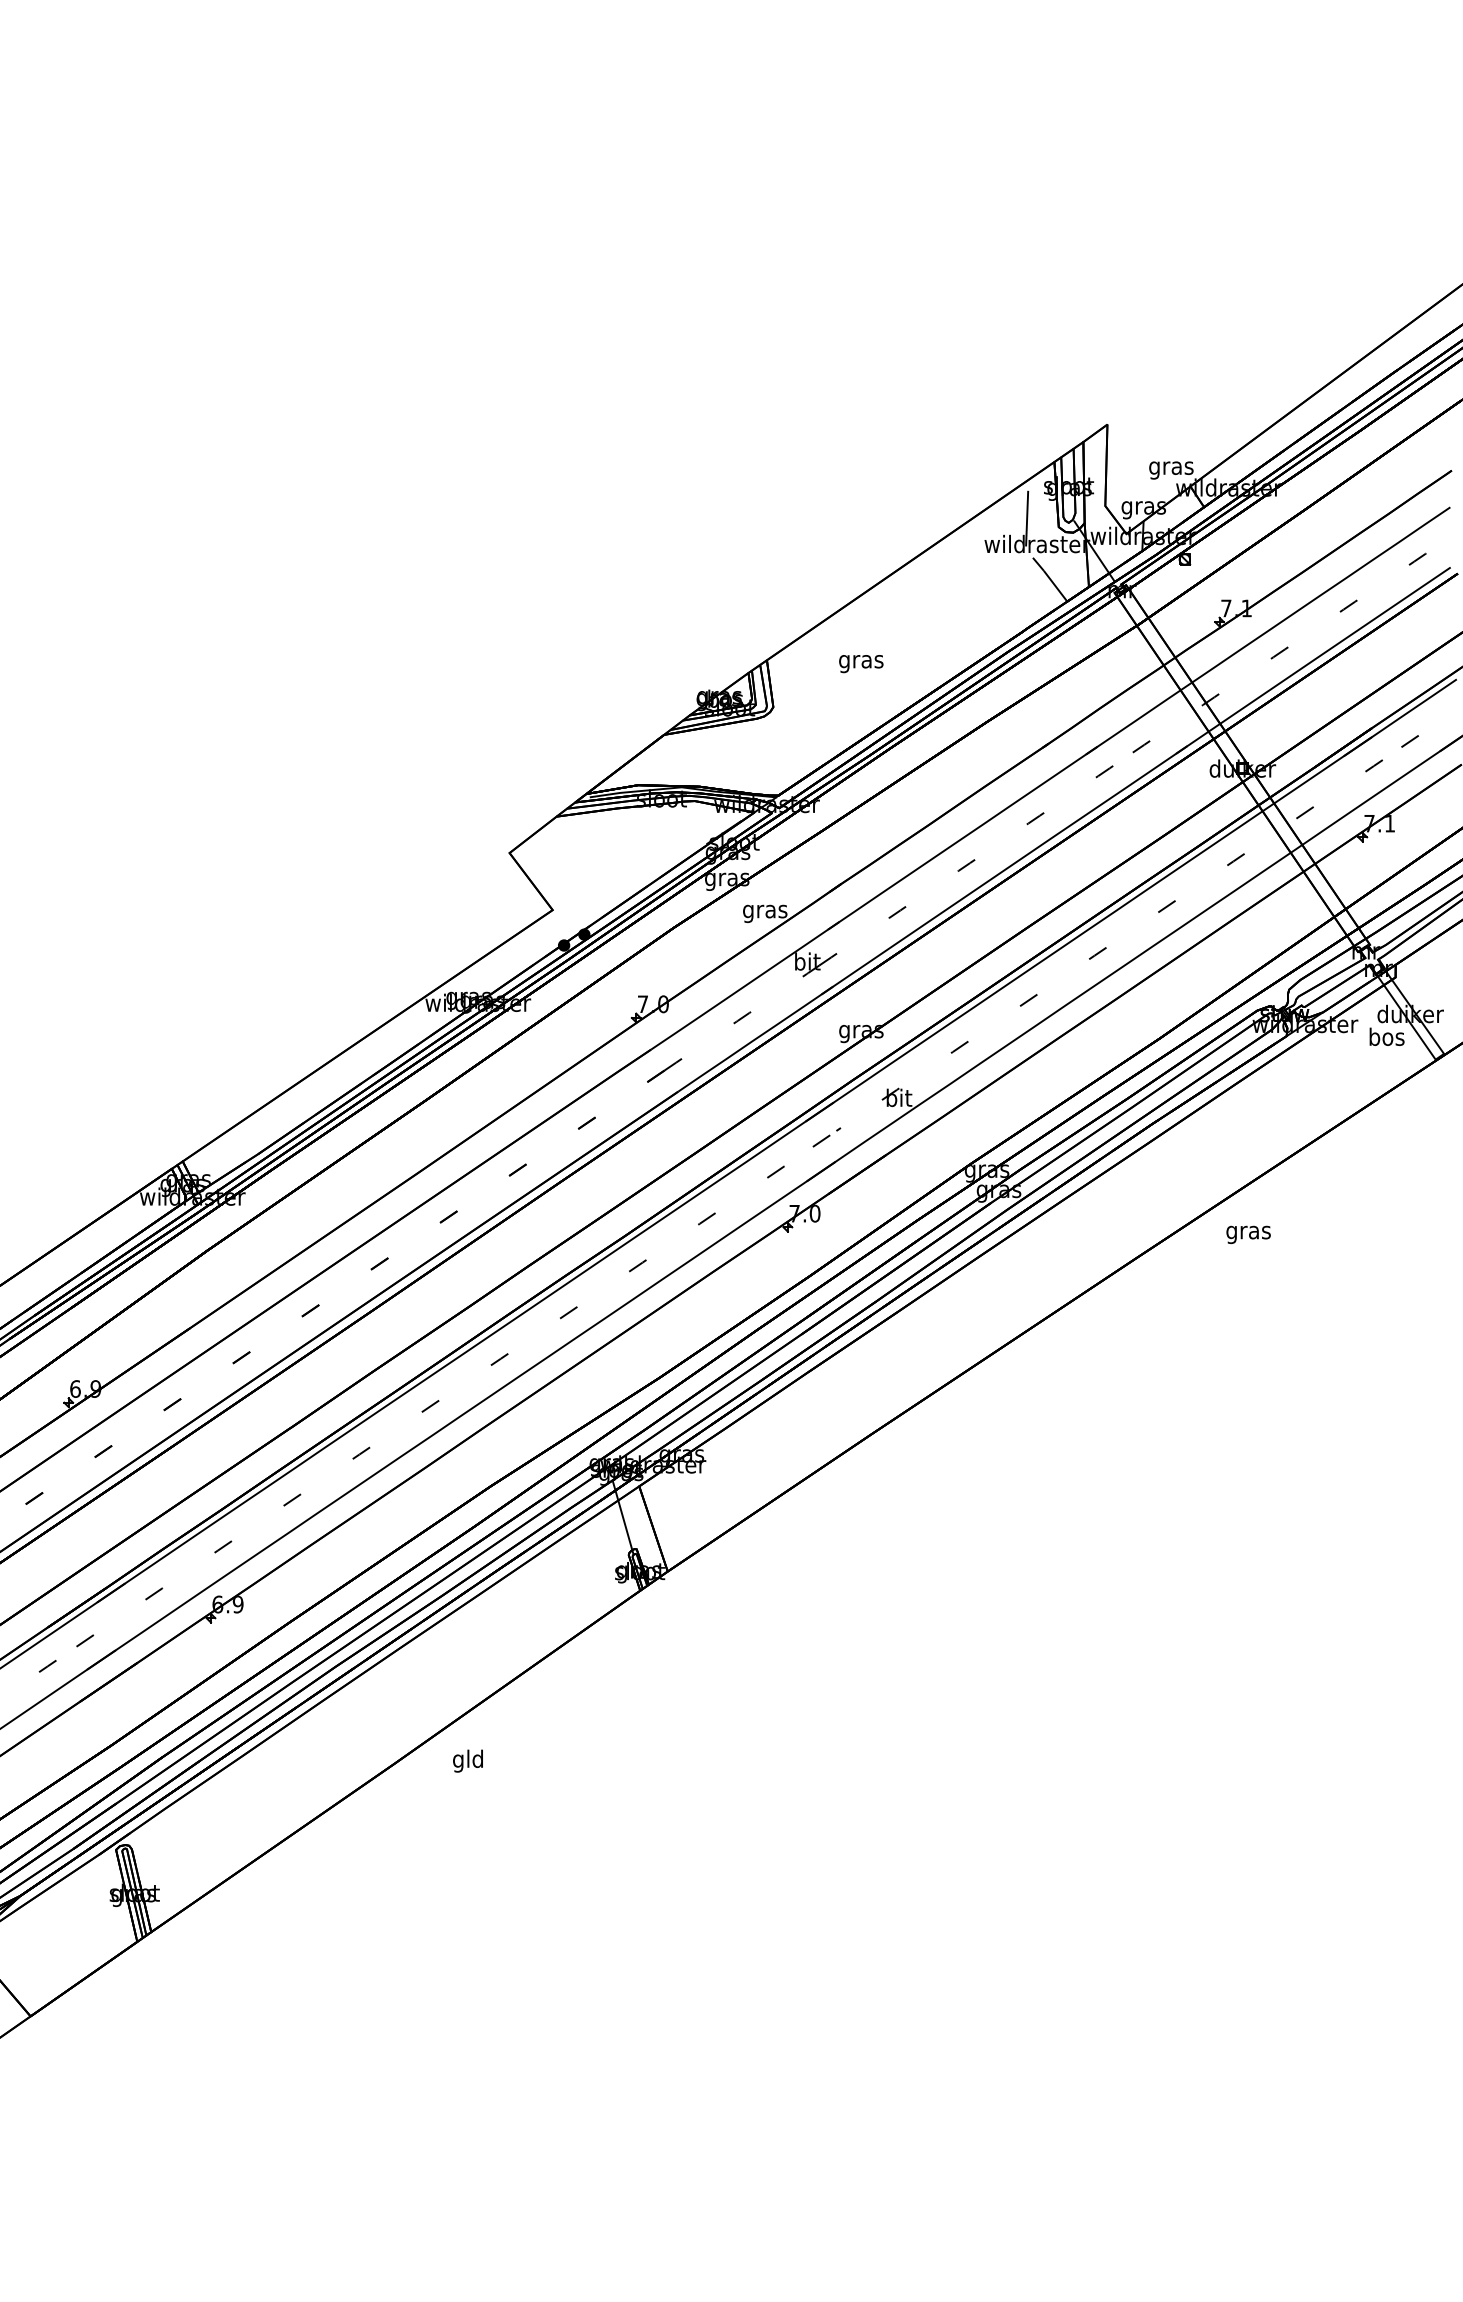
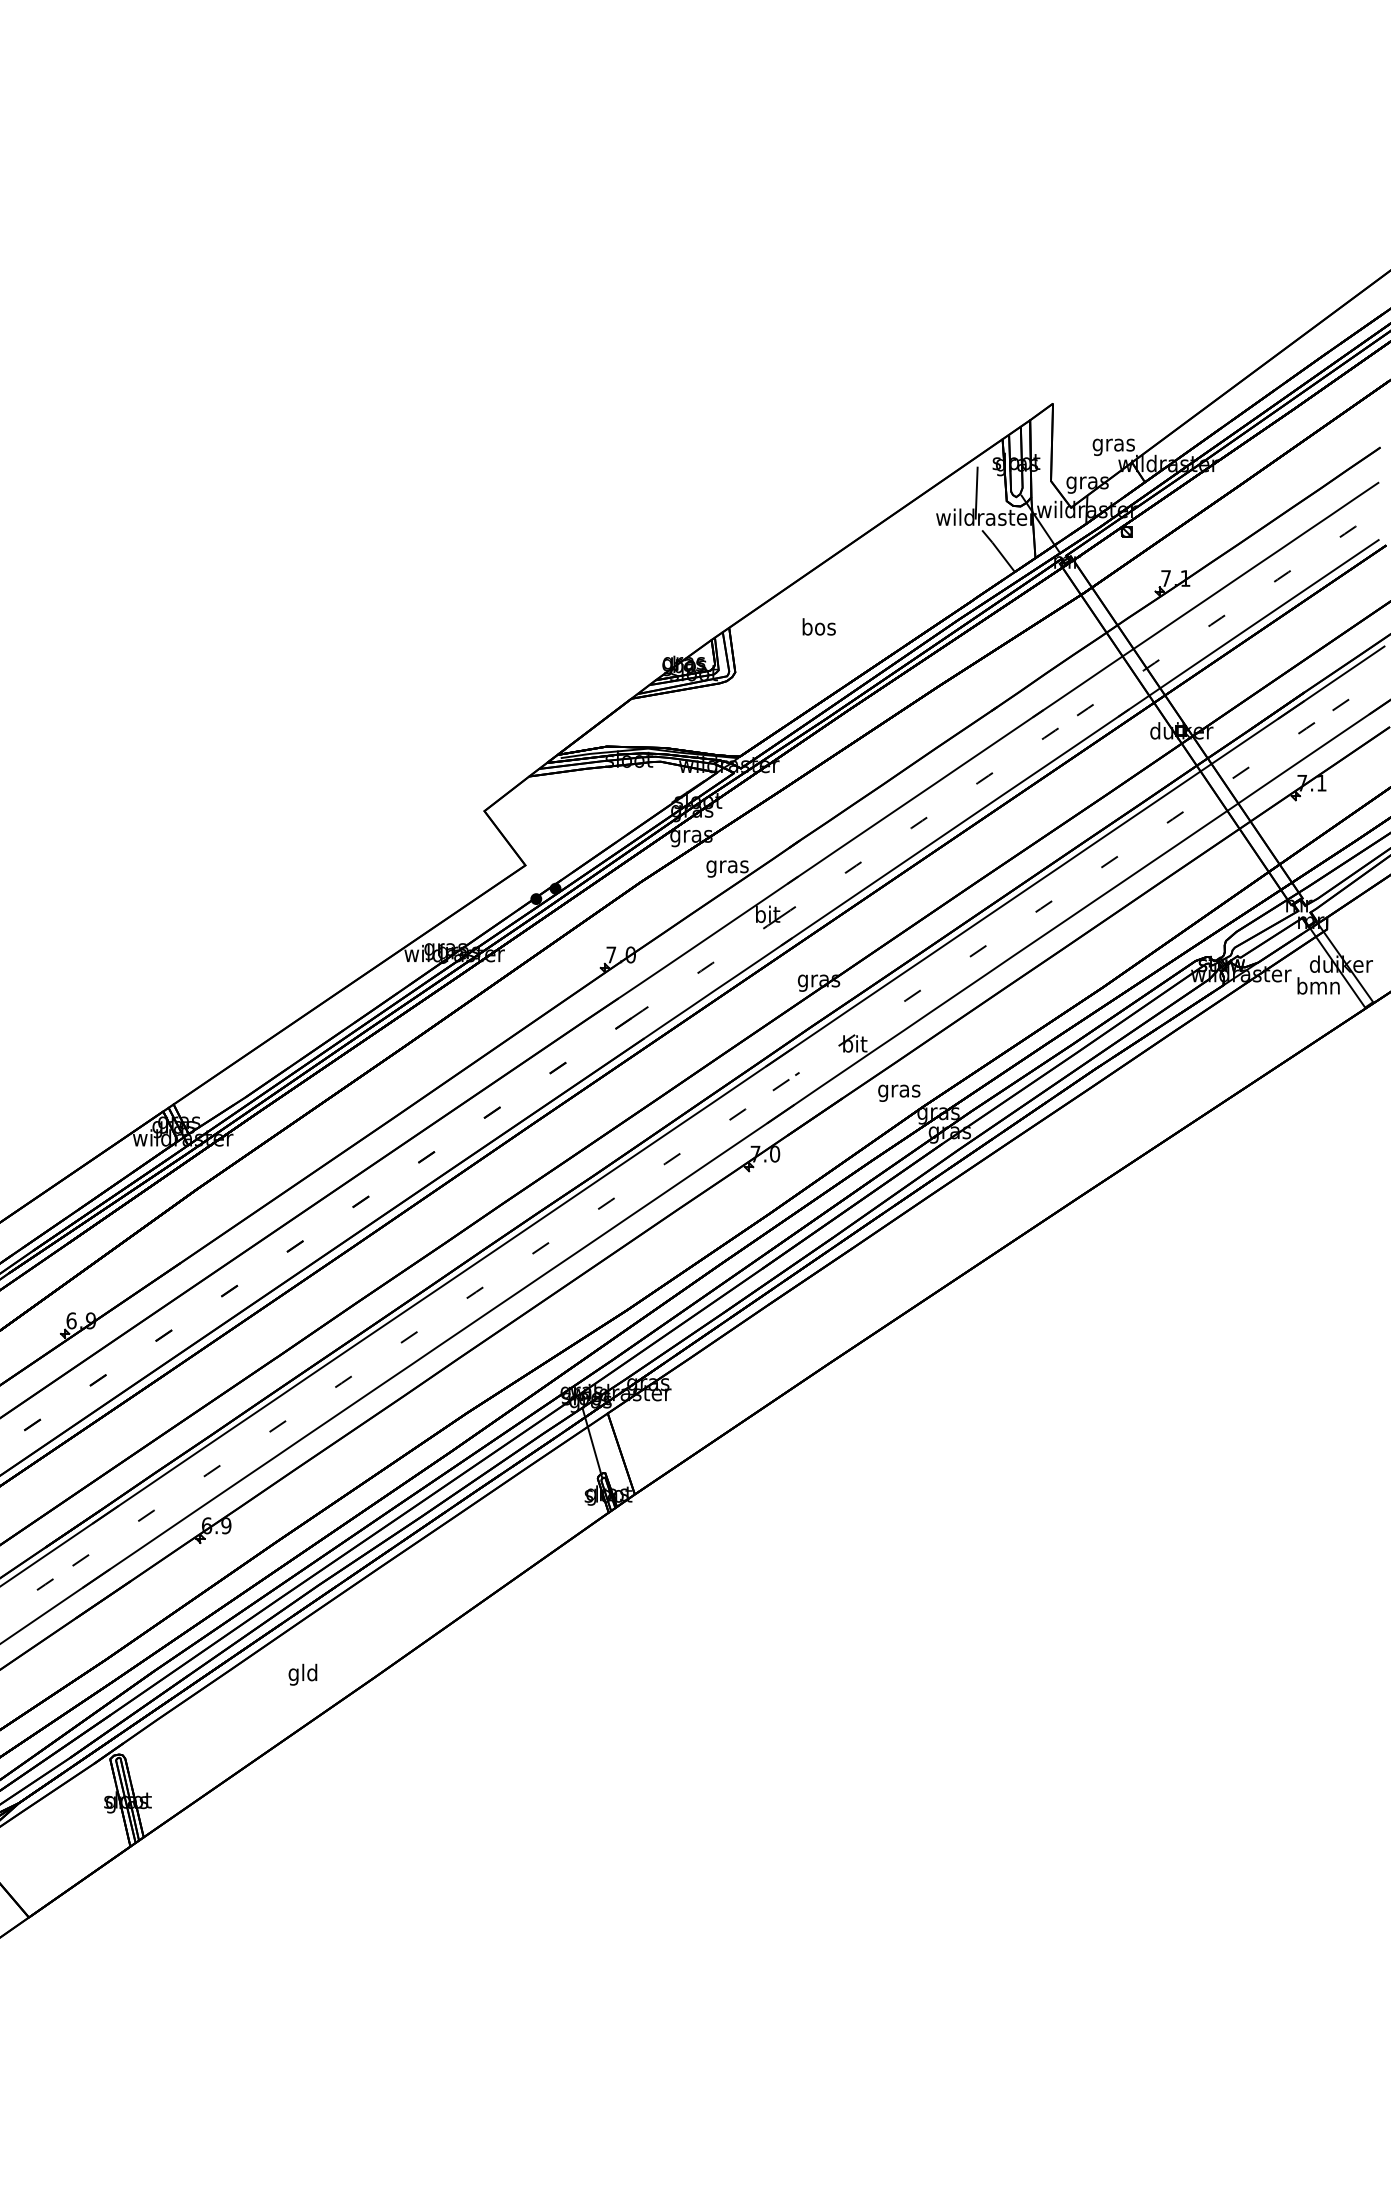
text: (860, 662) -> (818, 629), gras -> bos
text: (1386, 1036) -> (1318, 985), bos -> bmn
text: (1248, 1234) -> (899, 1092), moved
text: (467, 1760) -> (302, 1674), moved

